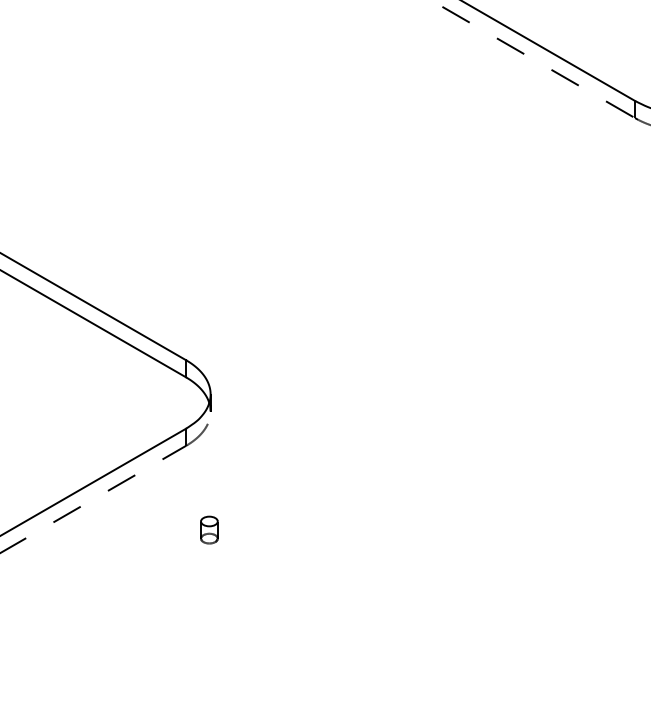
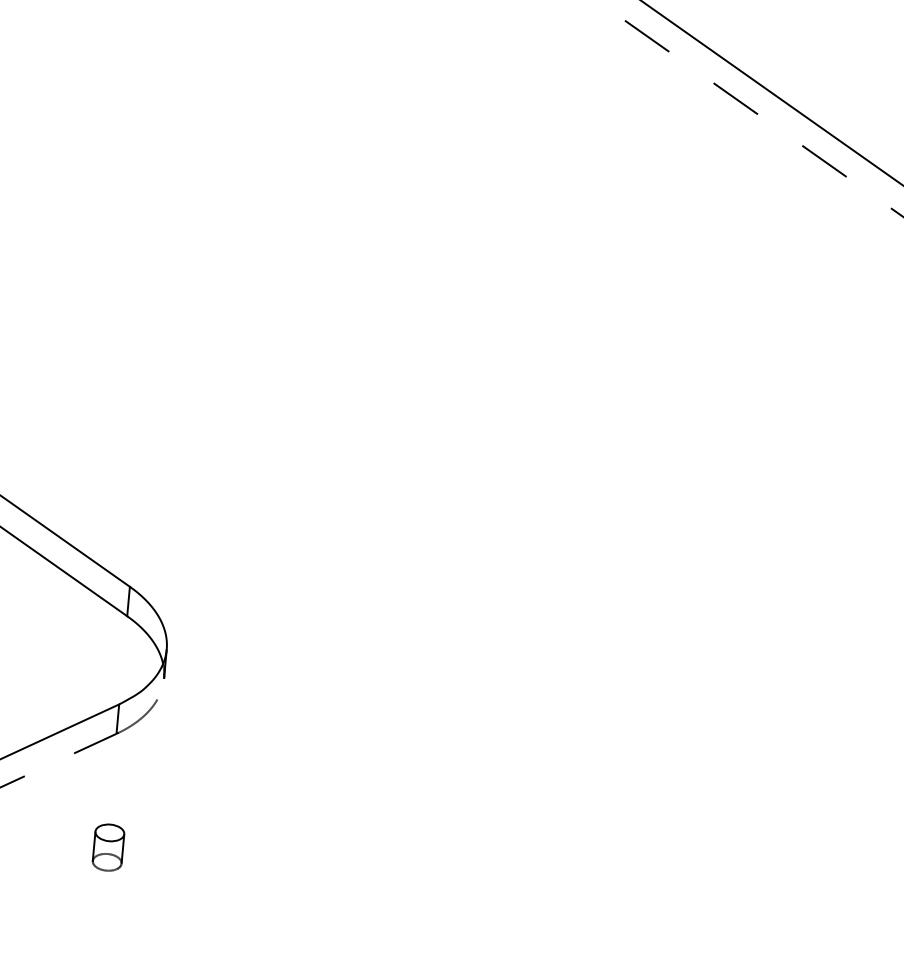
part: (209, 529) -> (108, 846), moved

